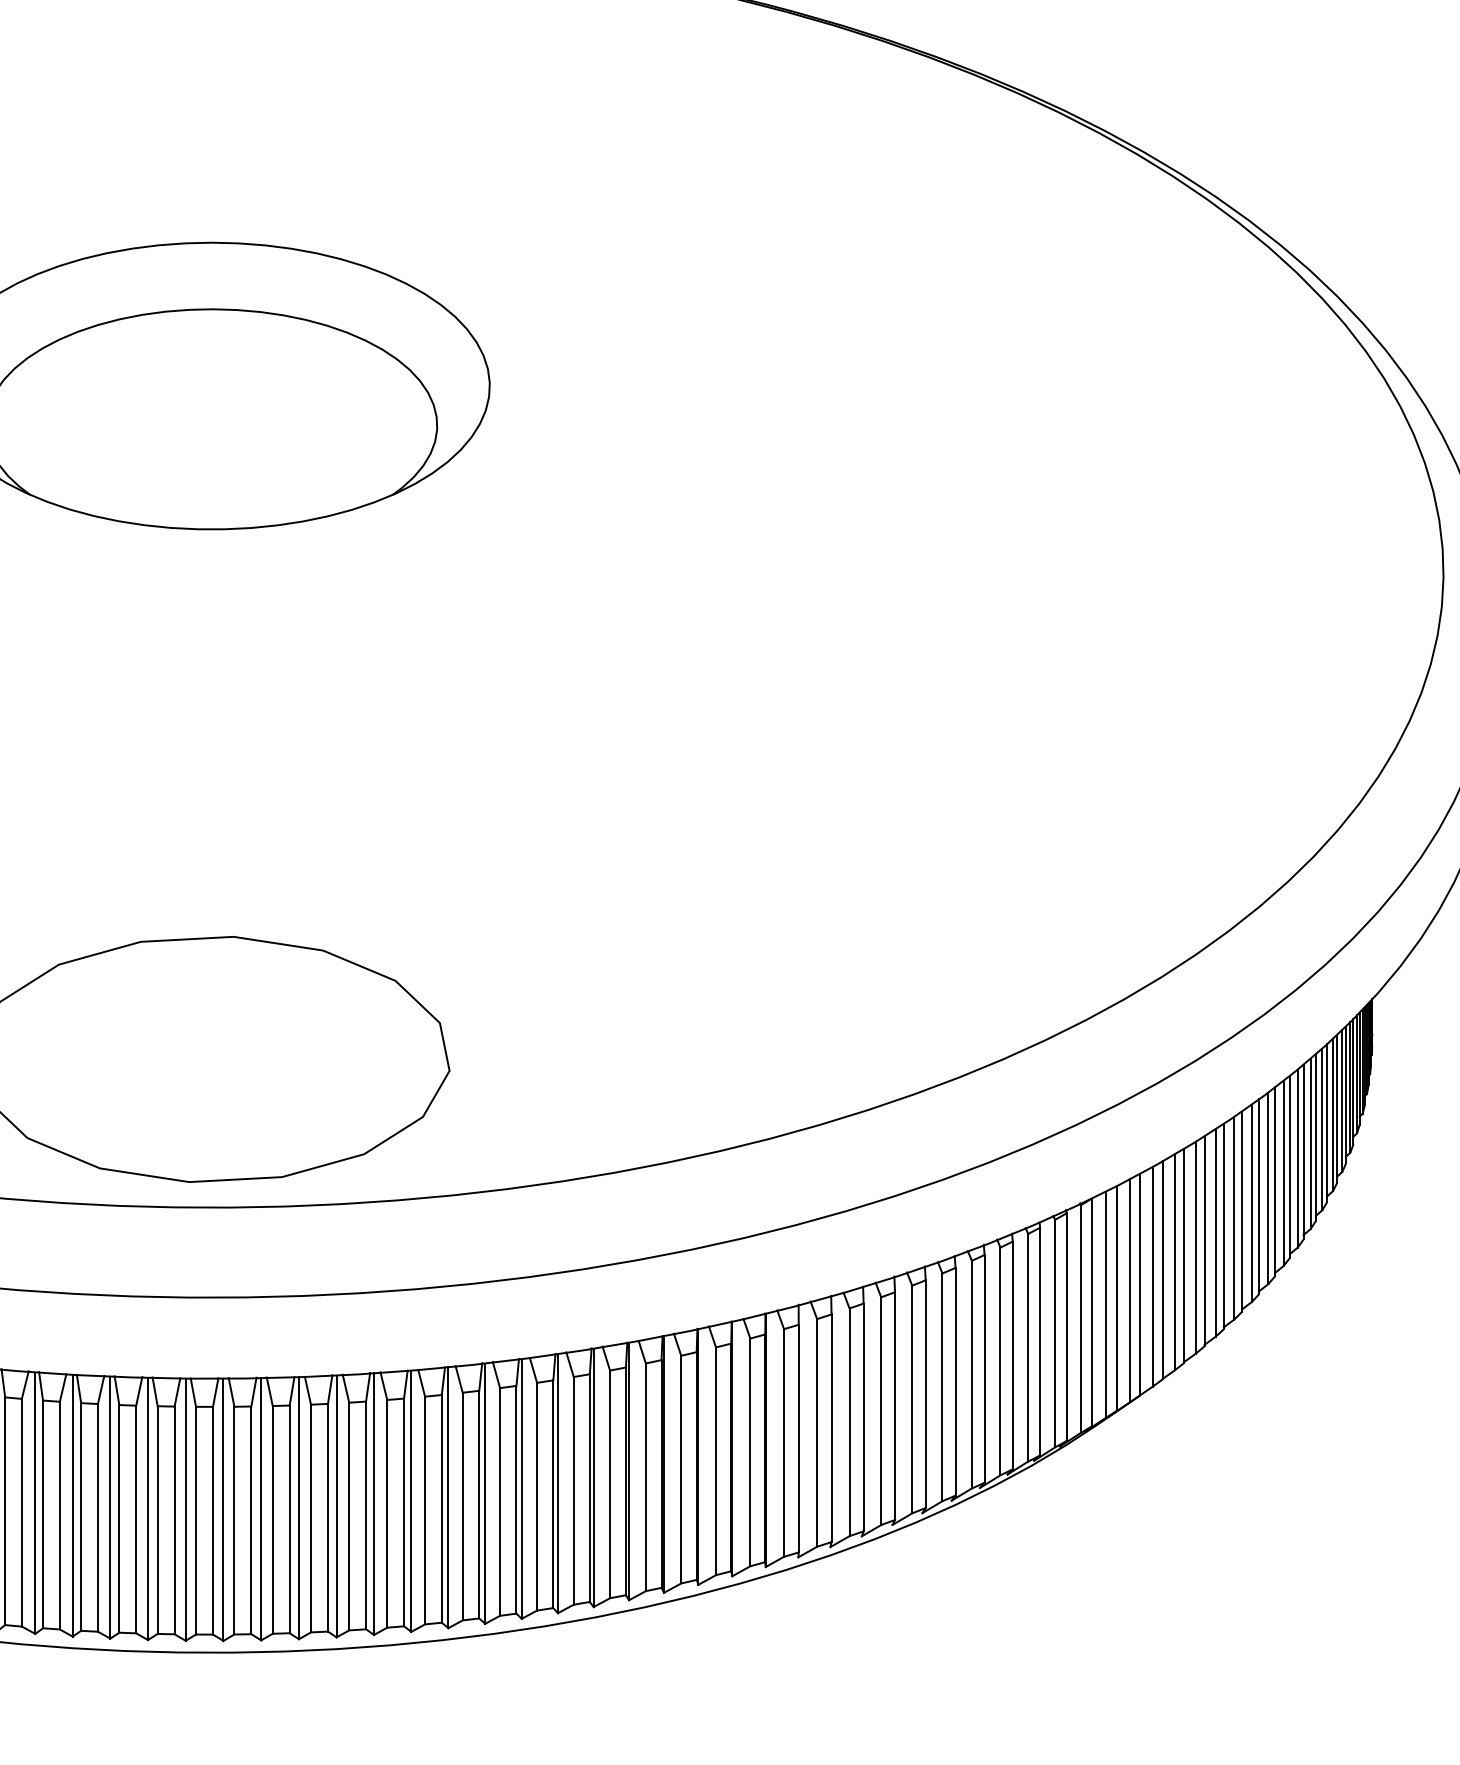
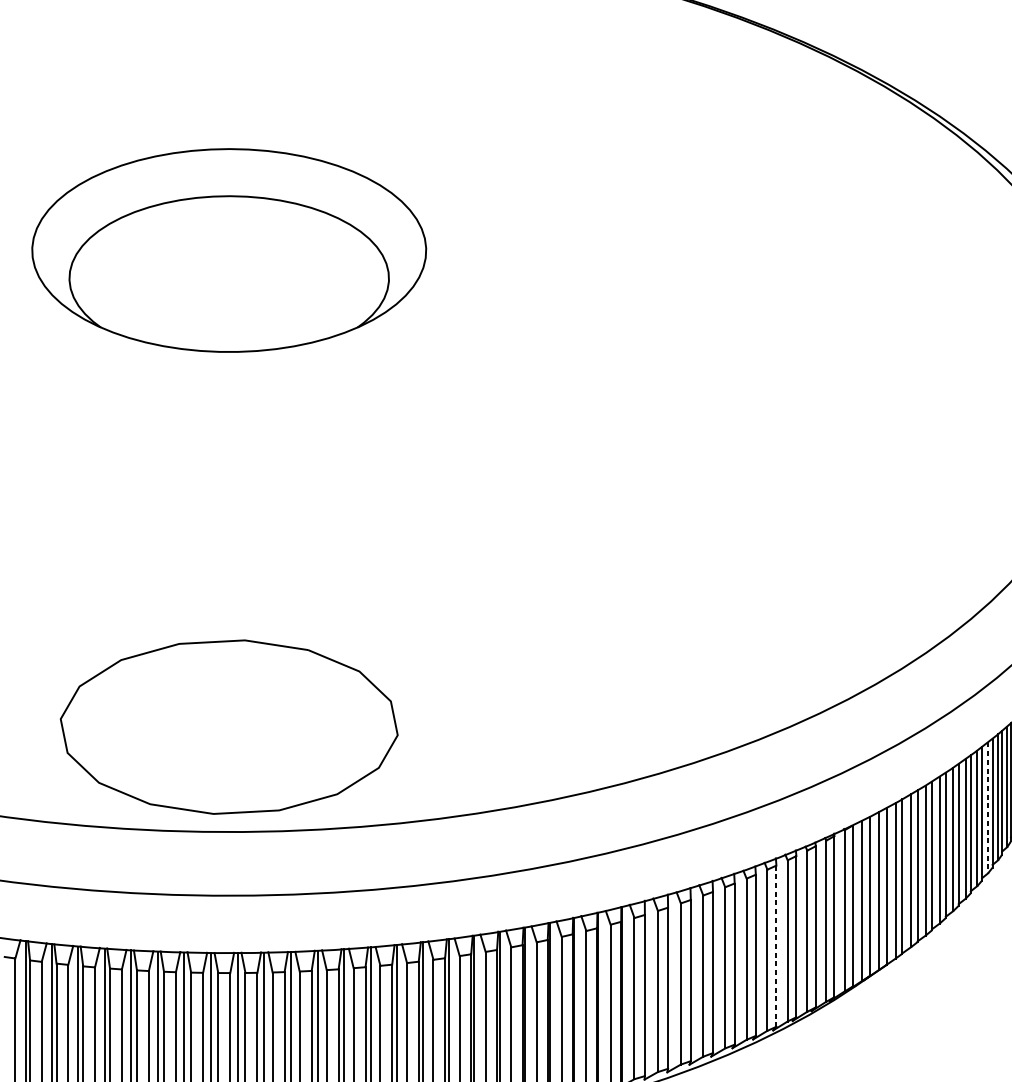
line: (1283, 1173) -> (988, 807), solid -> dashed
line: (984, 1368) -> (776, 945), solid -> dashed

